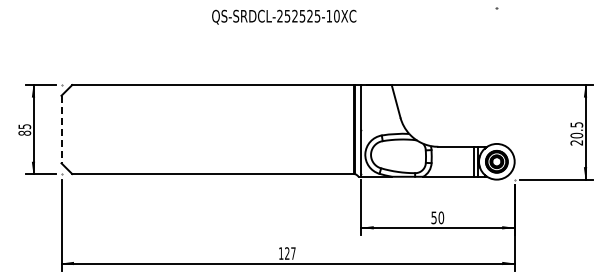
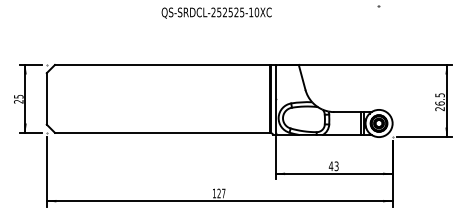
line: (61, 129) -> (46, 98), dashed -> solid
text: (24, 132) -> (18, 101), 85 -> 25
text: (576, 135) -> (439, 103), 20.5 -> 26.5
text: (437, 217) -> (333, 166), 50 -> 43

